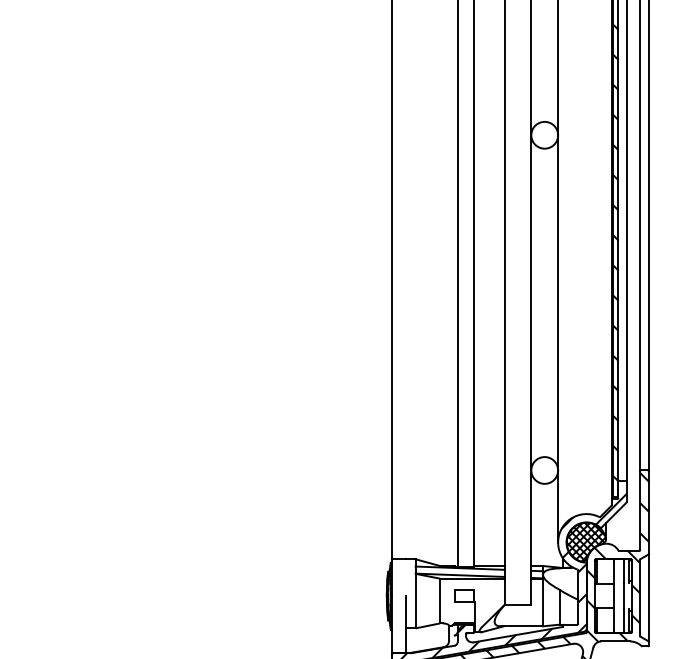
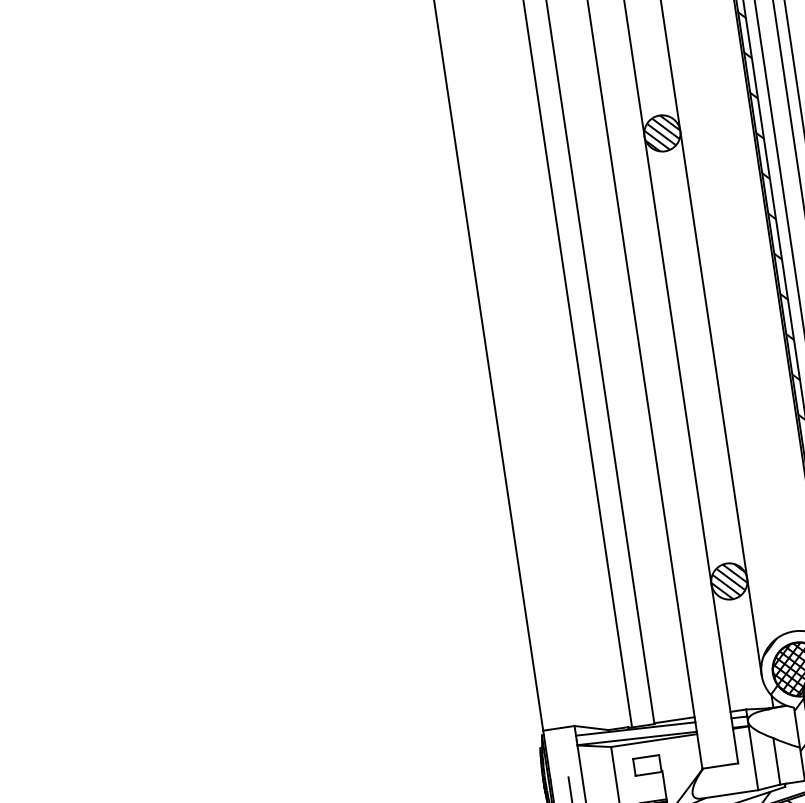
hatch: (544, 134) -> (661, 132), added
hatch: (544, 470) -> (729, 581), added

